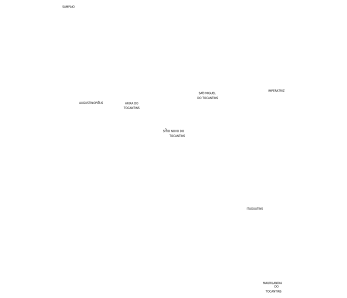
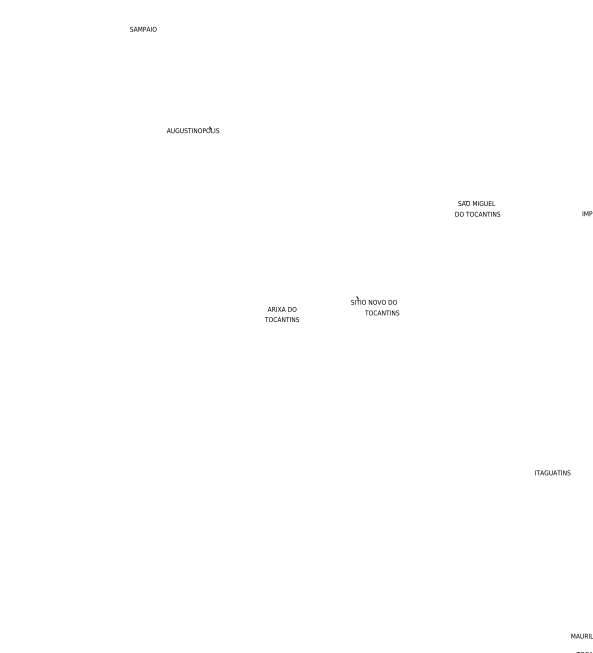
text: (207, 95) -> (477, 208), moved
text: (90, 102) -> (191, 129), moved
text: (131, 105) -> (281, 314), moved

